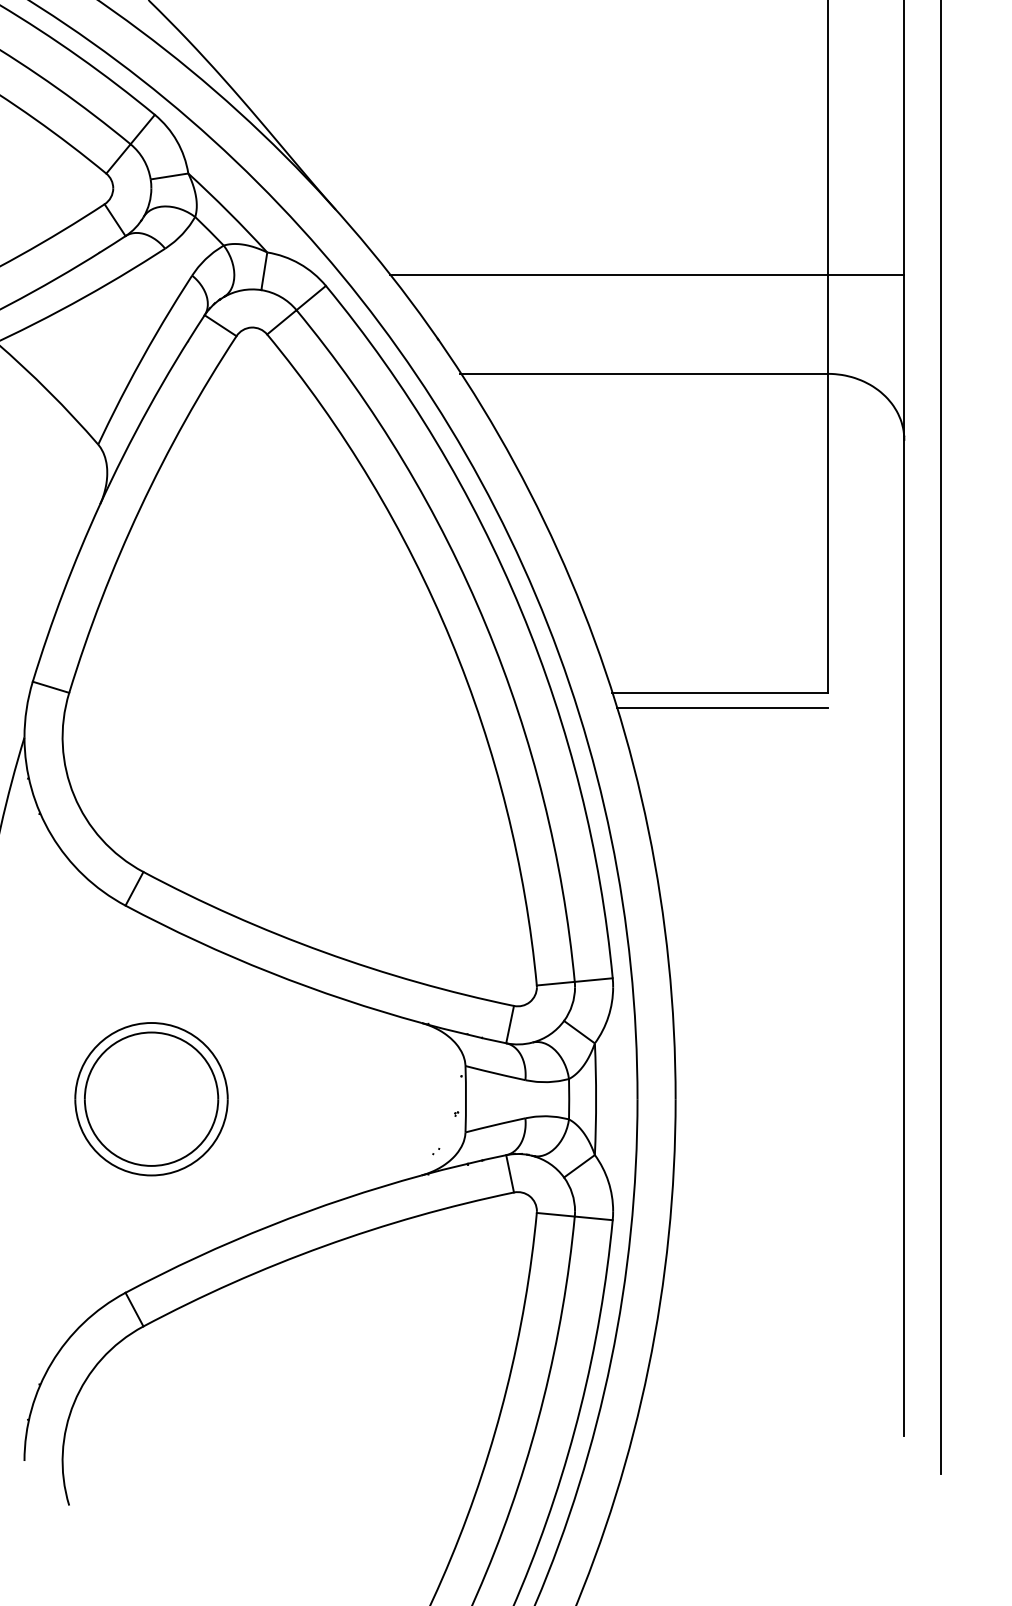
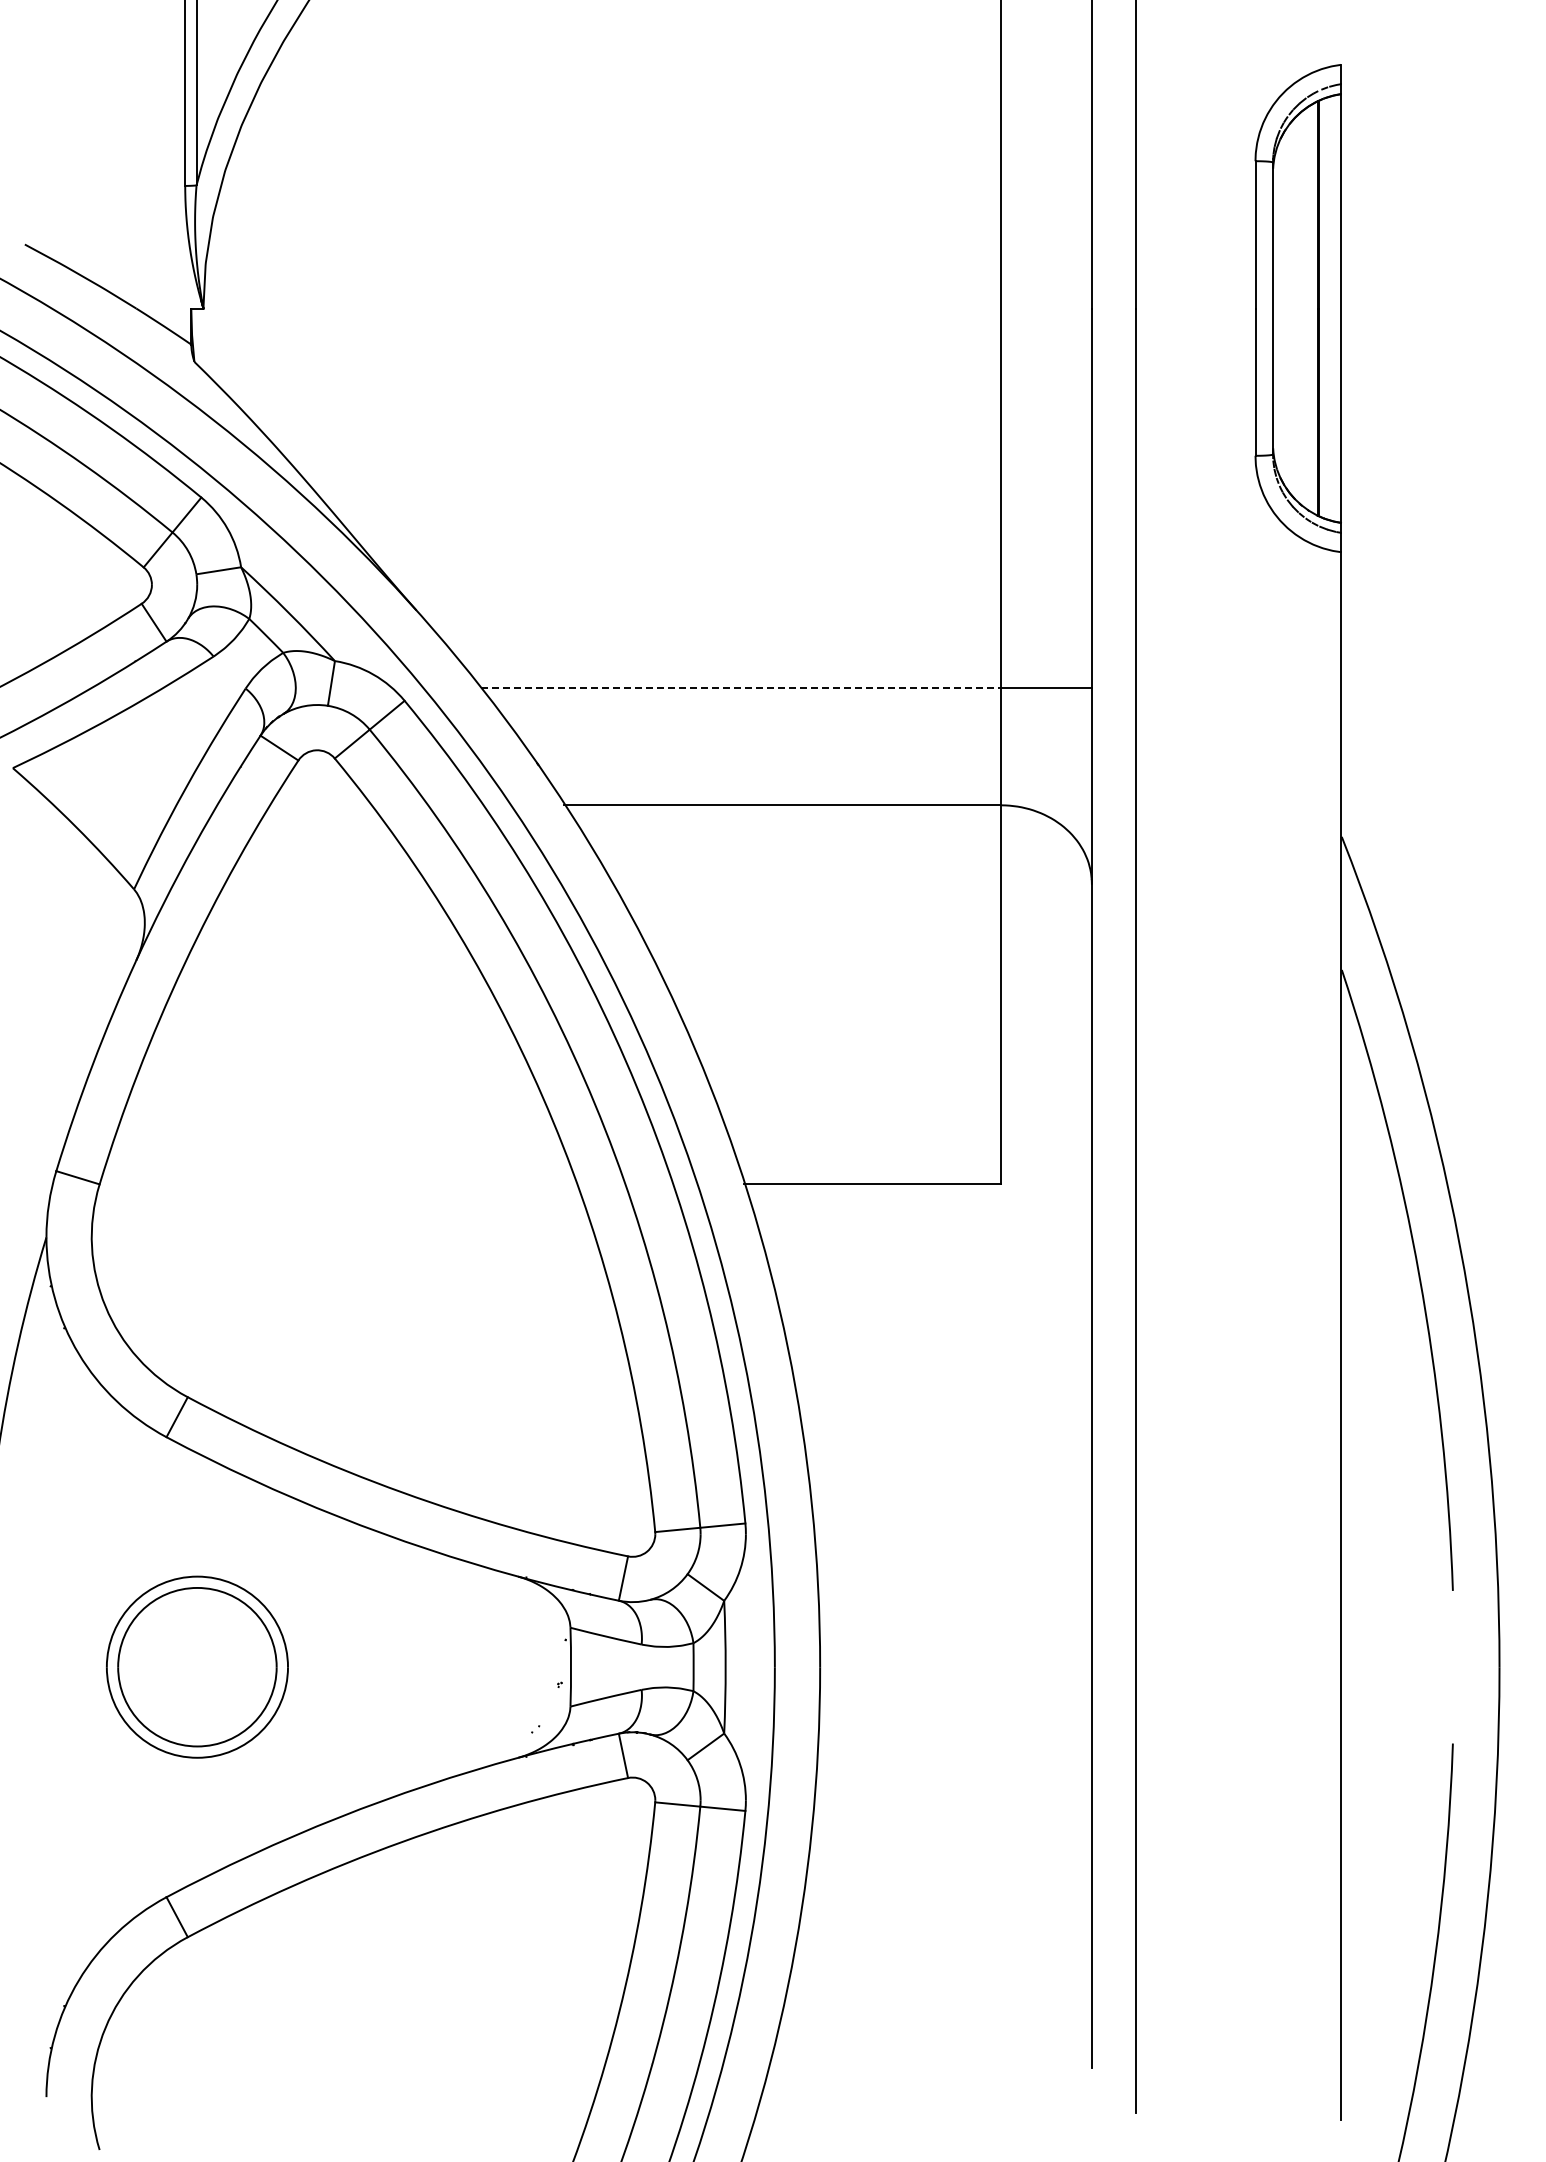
line: (609, 274) -> (741, 687), solid -> dashed
line: (722, 708) -> (875, 1202), removed

